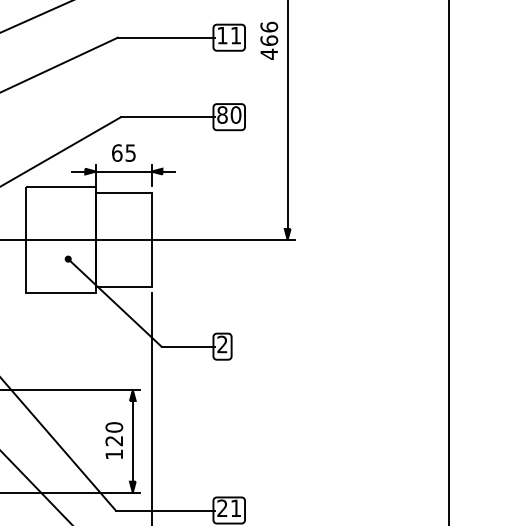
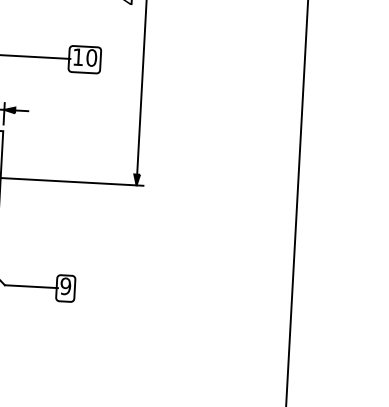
text: (222, 114) -> (78, 56), 80 -> 10
text: (222, 344) -> (65, 286), 2 -> 9

